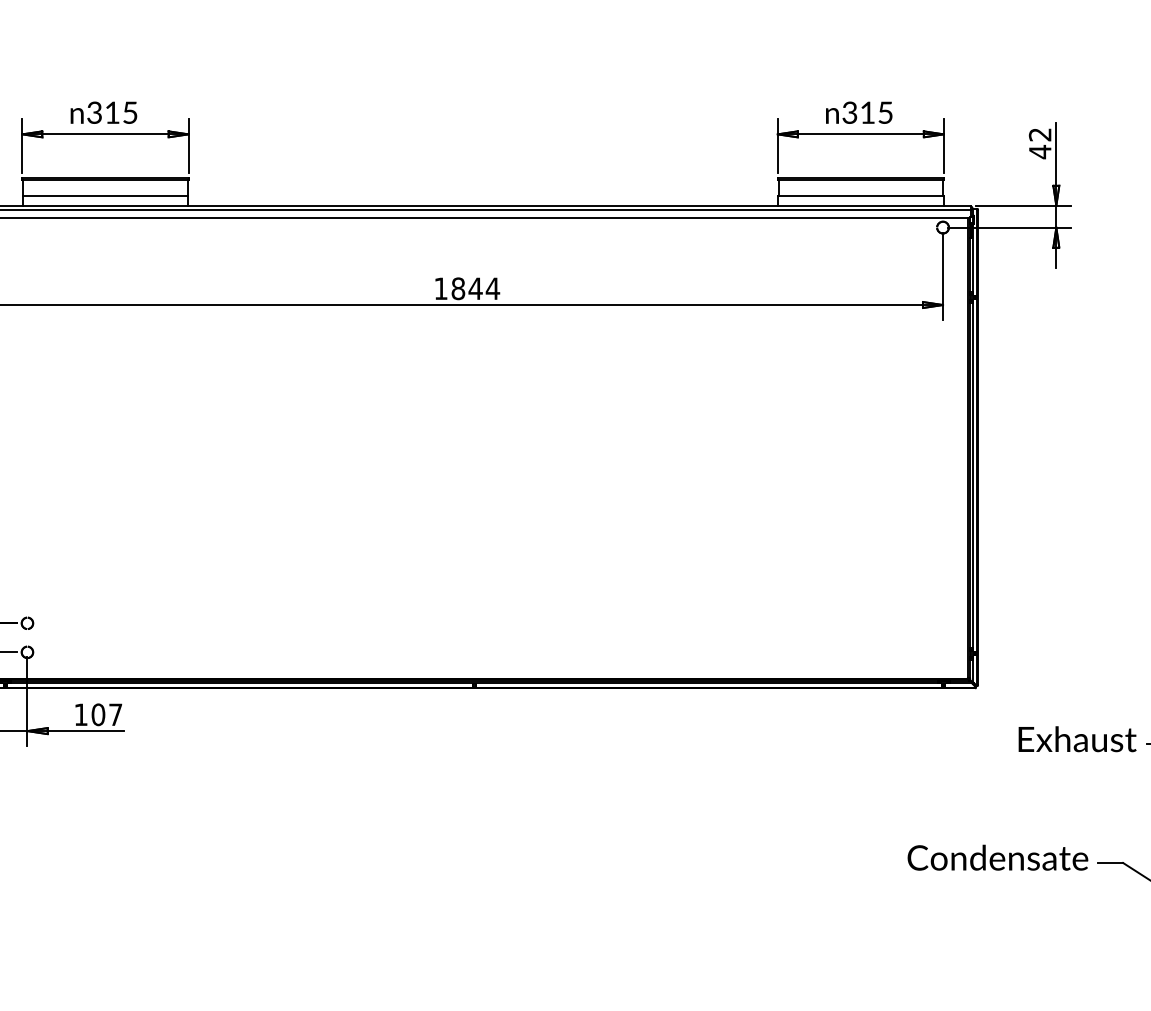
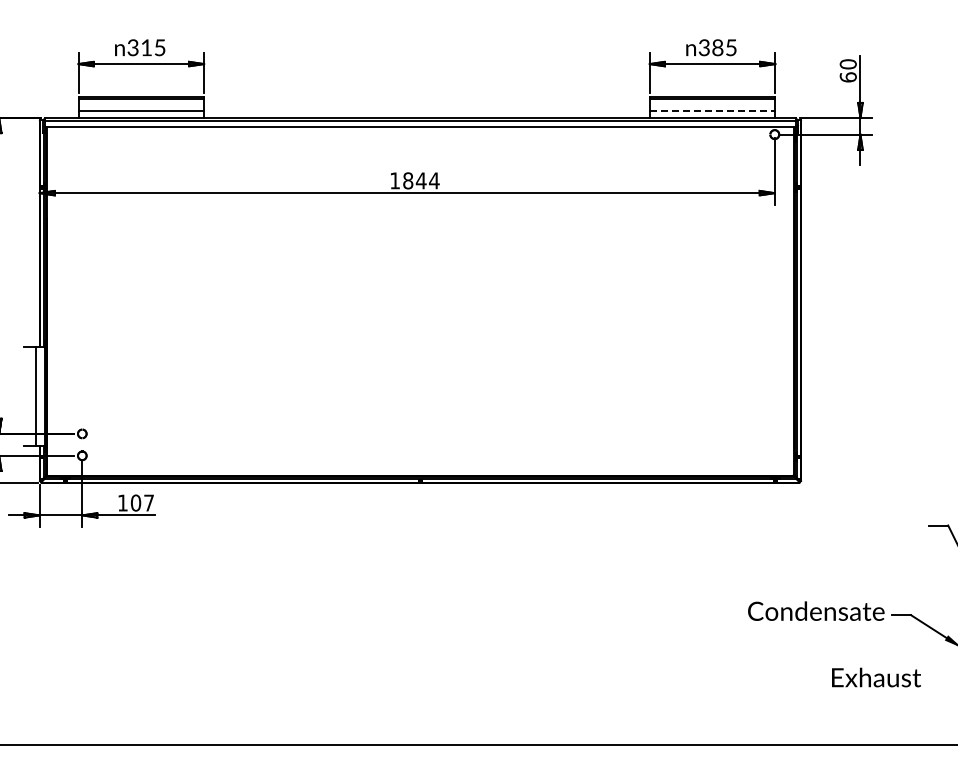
text: (867, 112) -> (717, 47), 315 -> 385
text: (1039, 142) -> (847, 70), 42 -> 60
line: (860, 195) -> (712, 110), solid -> dashed
text: (1077, 739) -> (876, 677), moved

